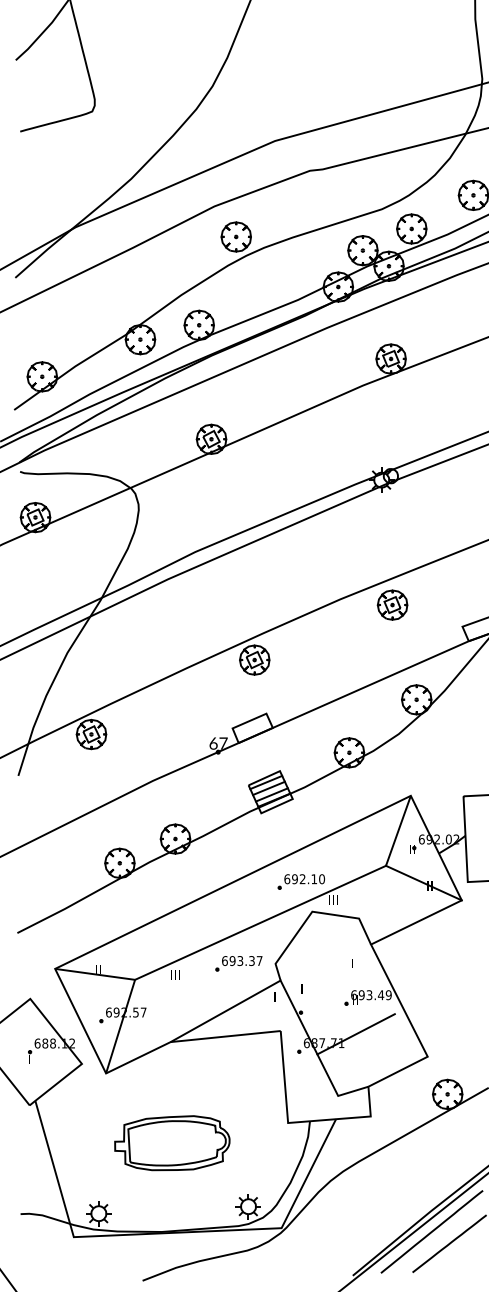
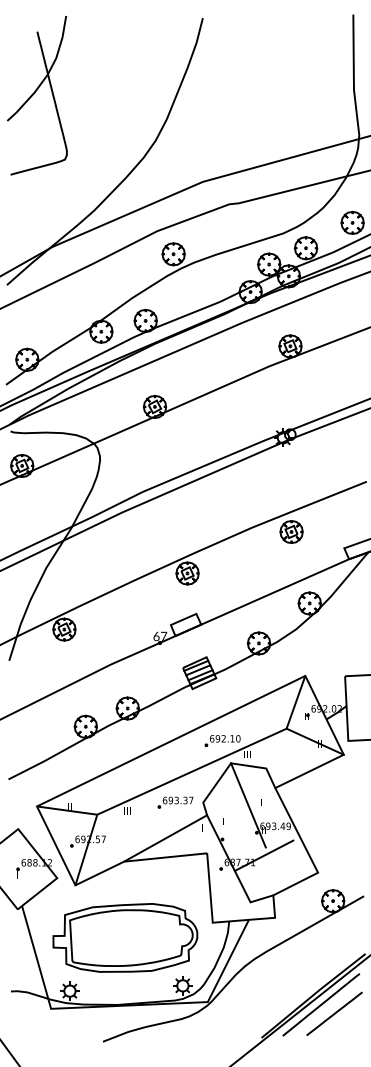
line: (335, 967) -> (248, 805), added
part: (172, 1142) -> (125, 937), size x1.67

